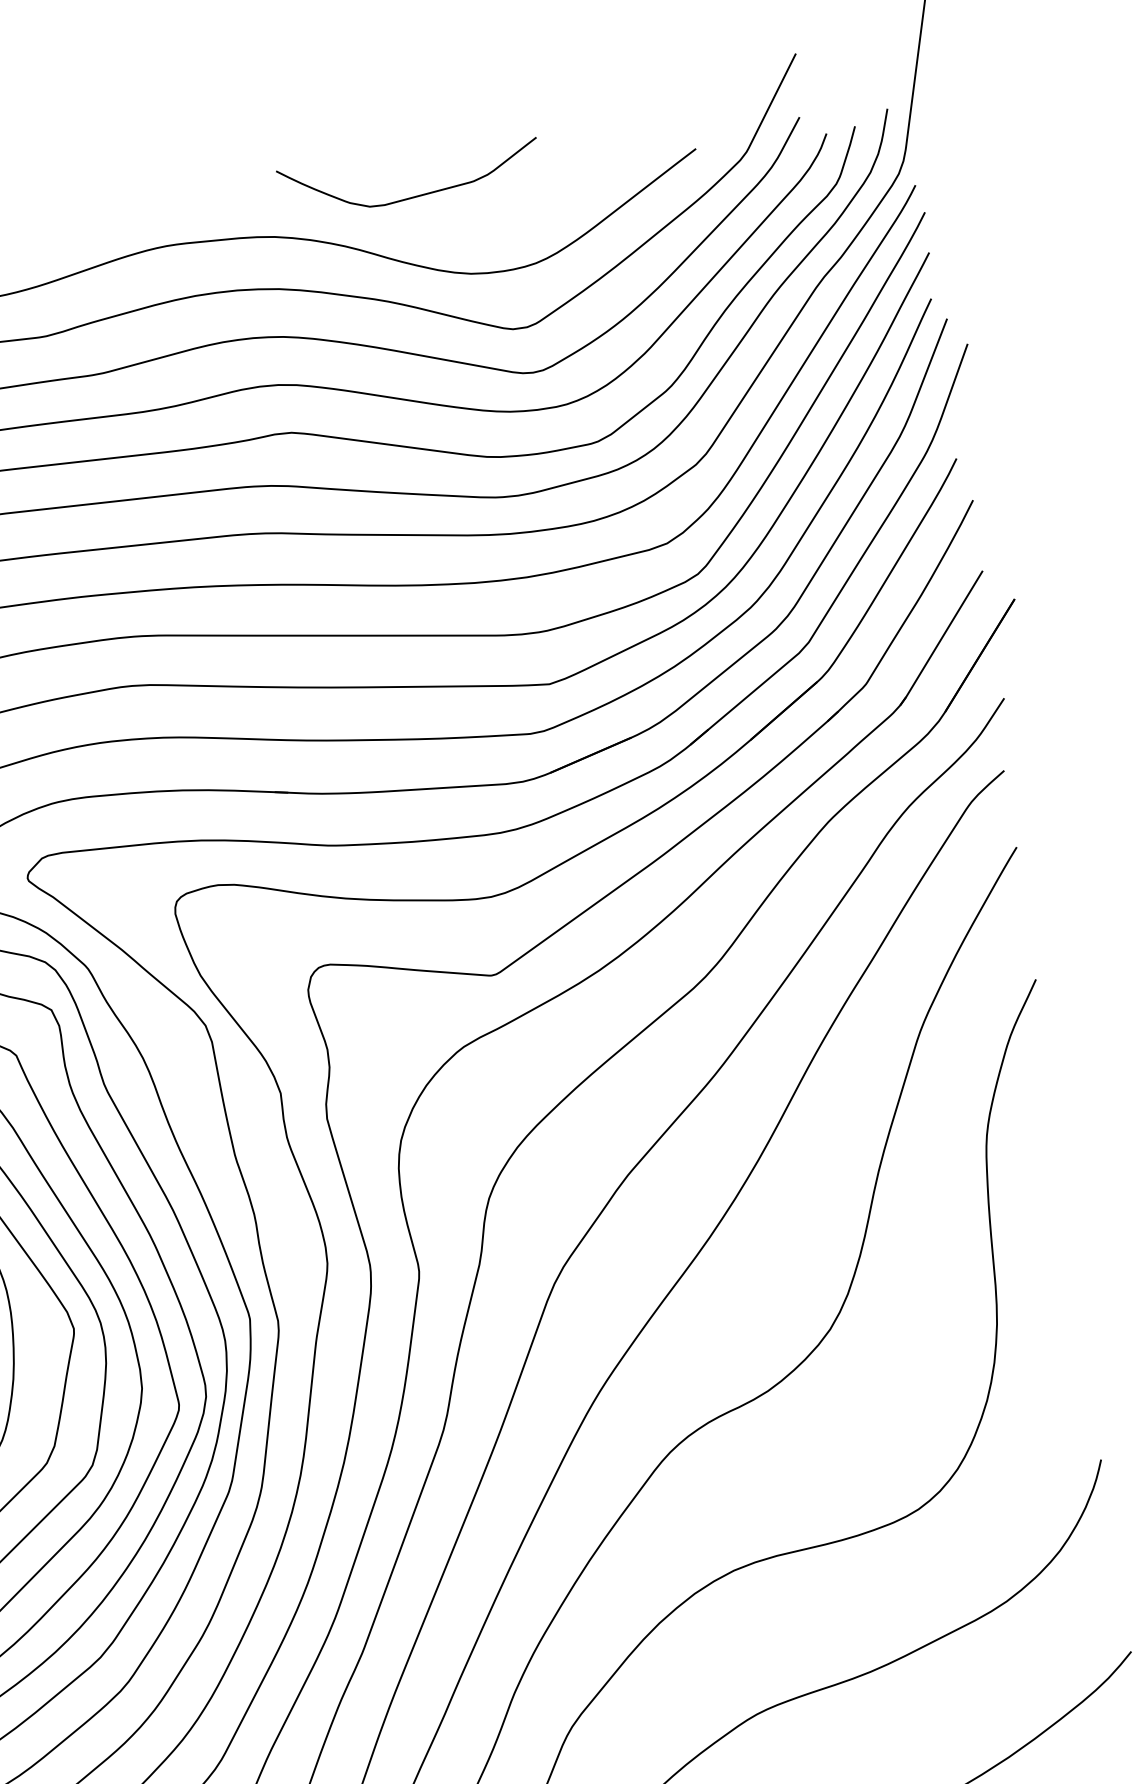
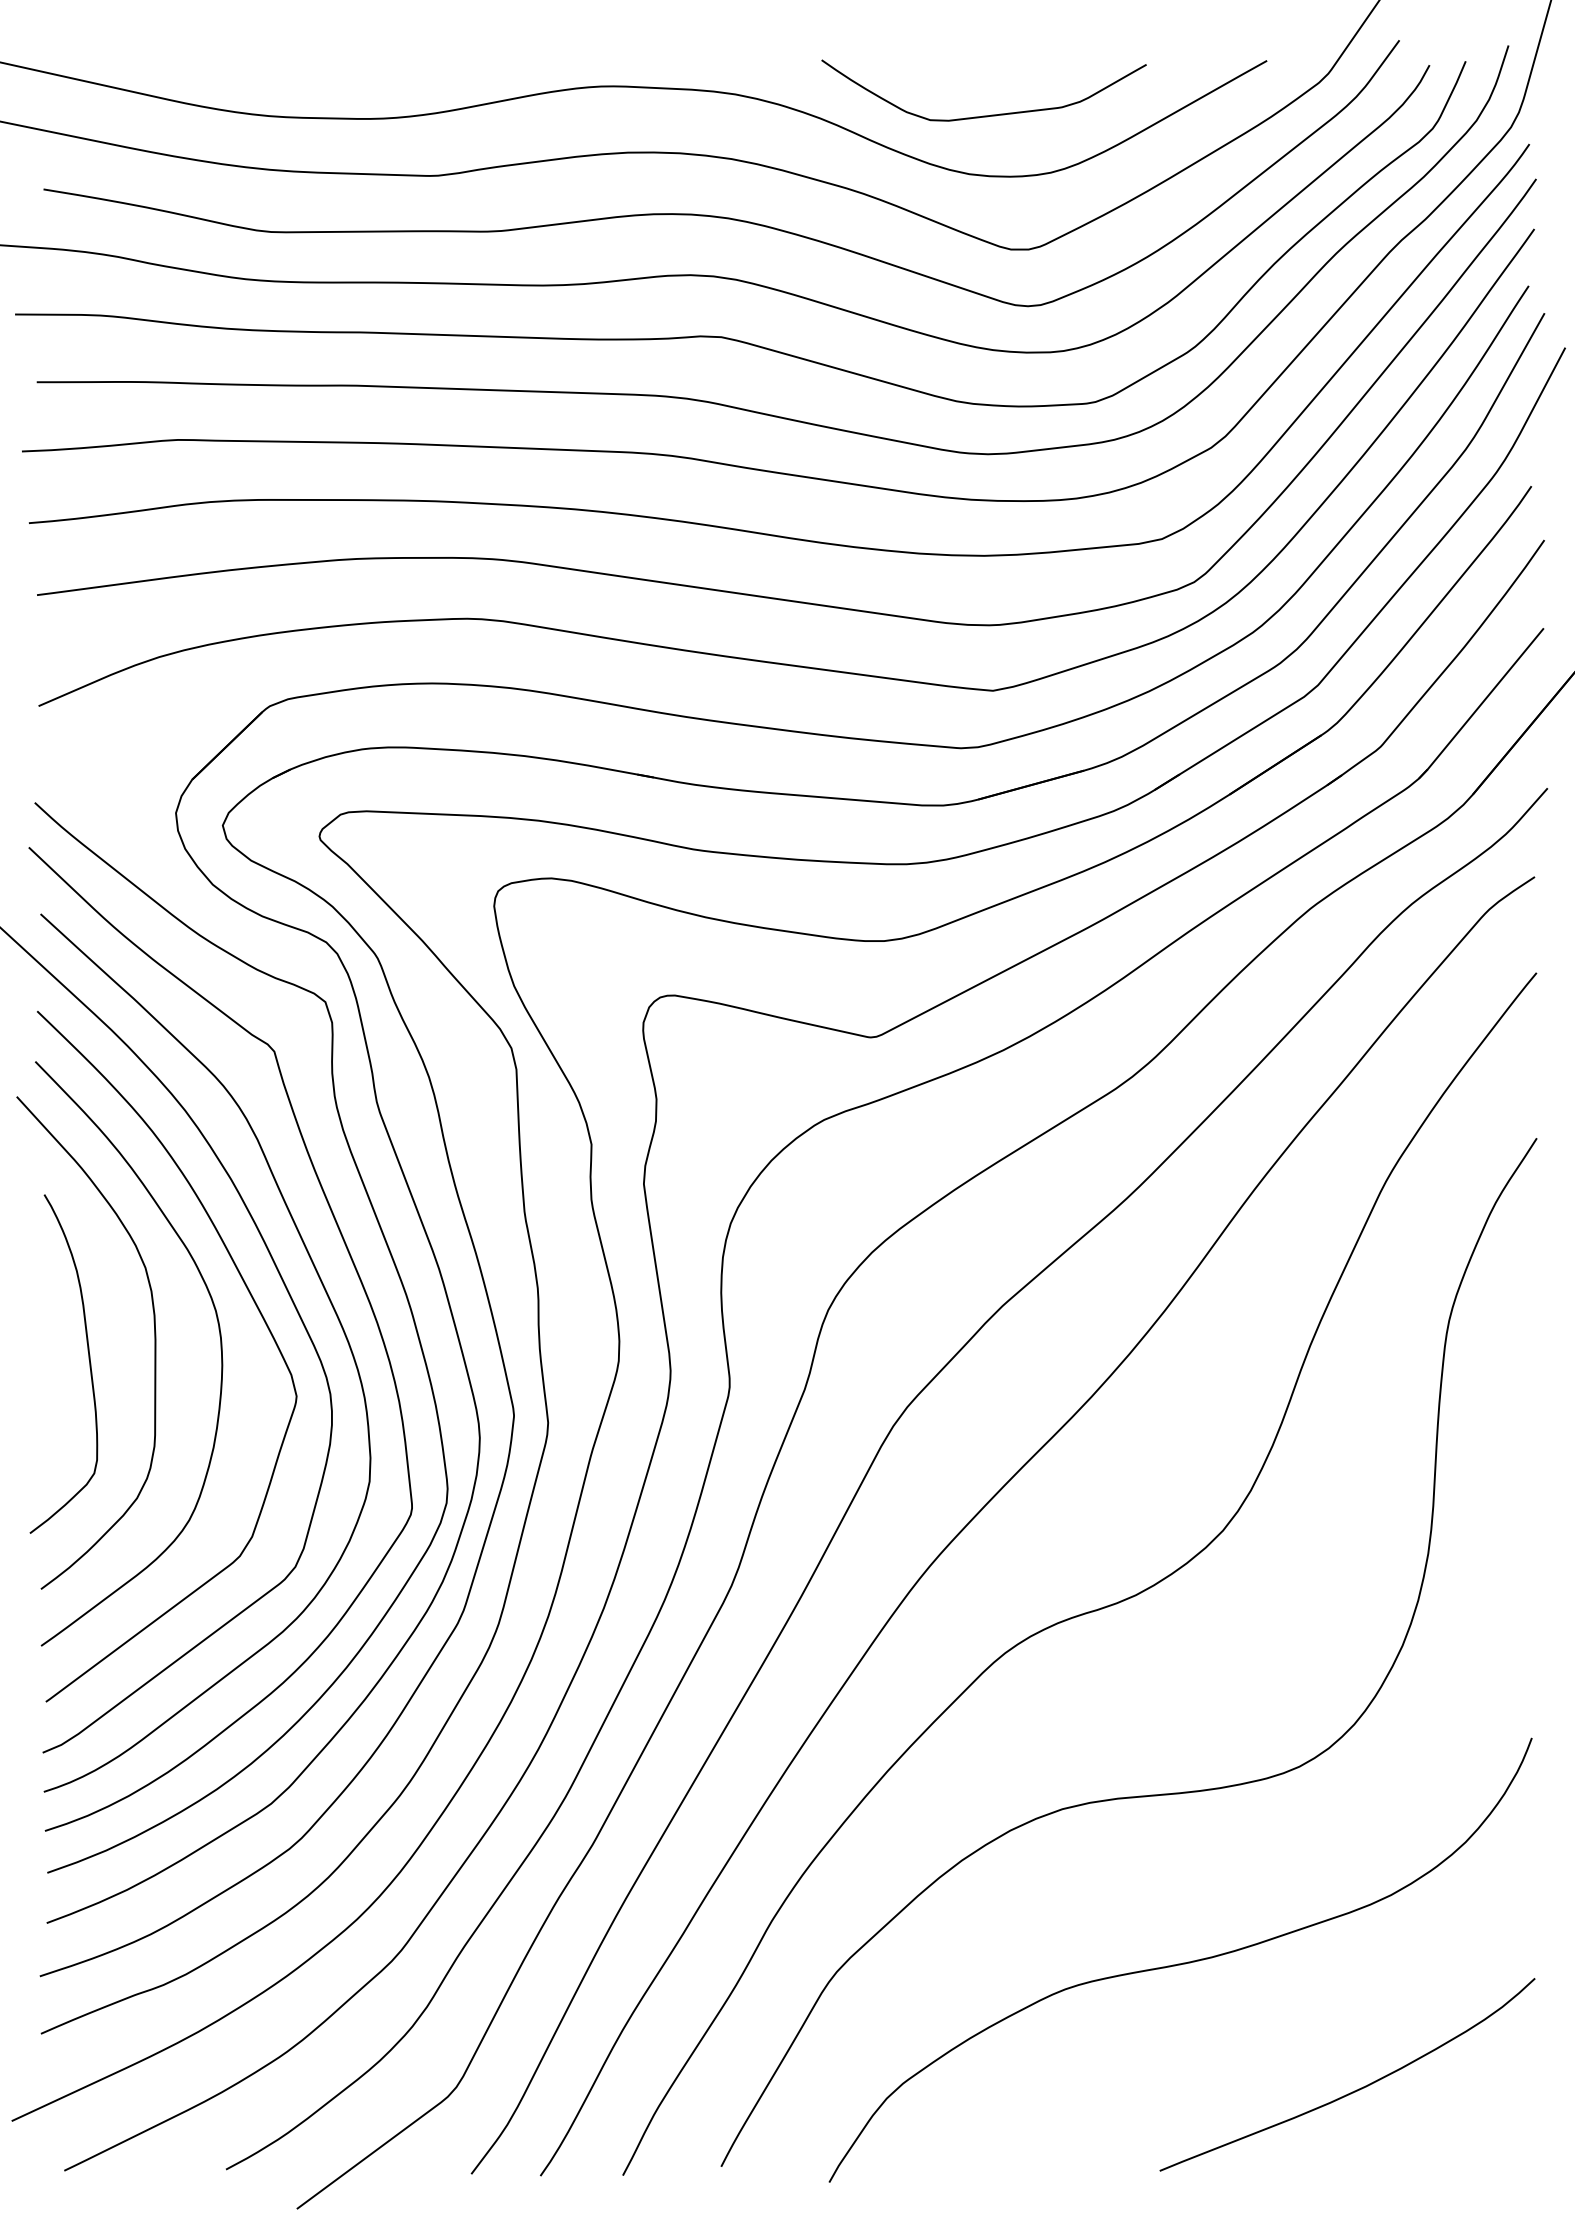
curve: (411, 196) -> (983, 115), moved

